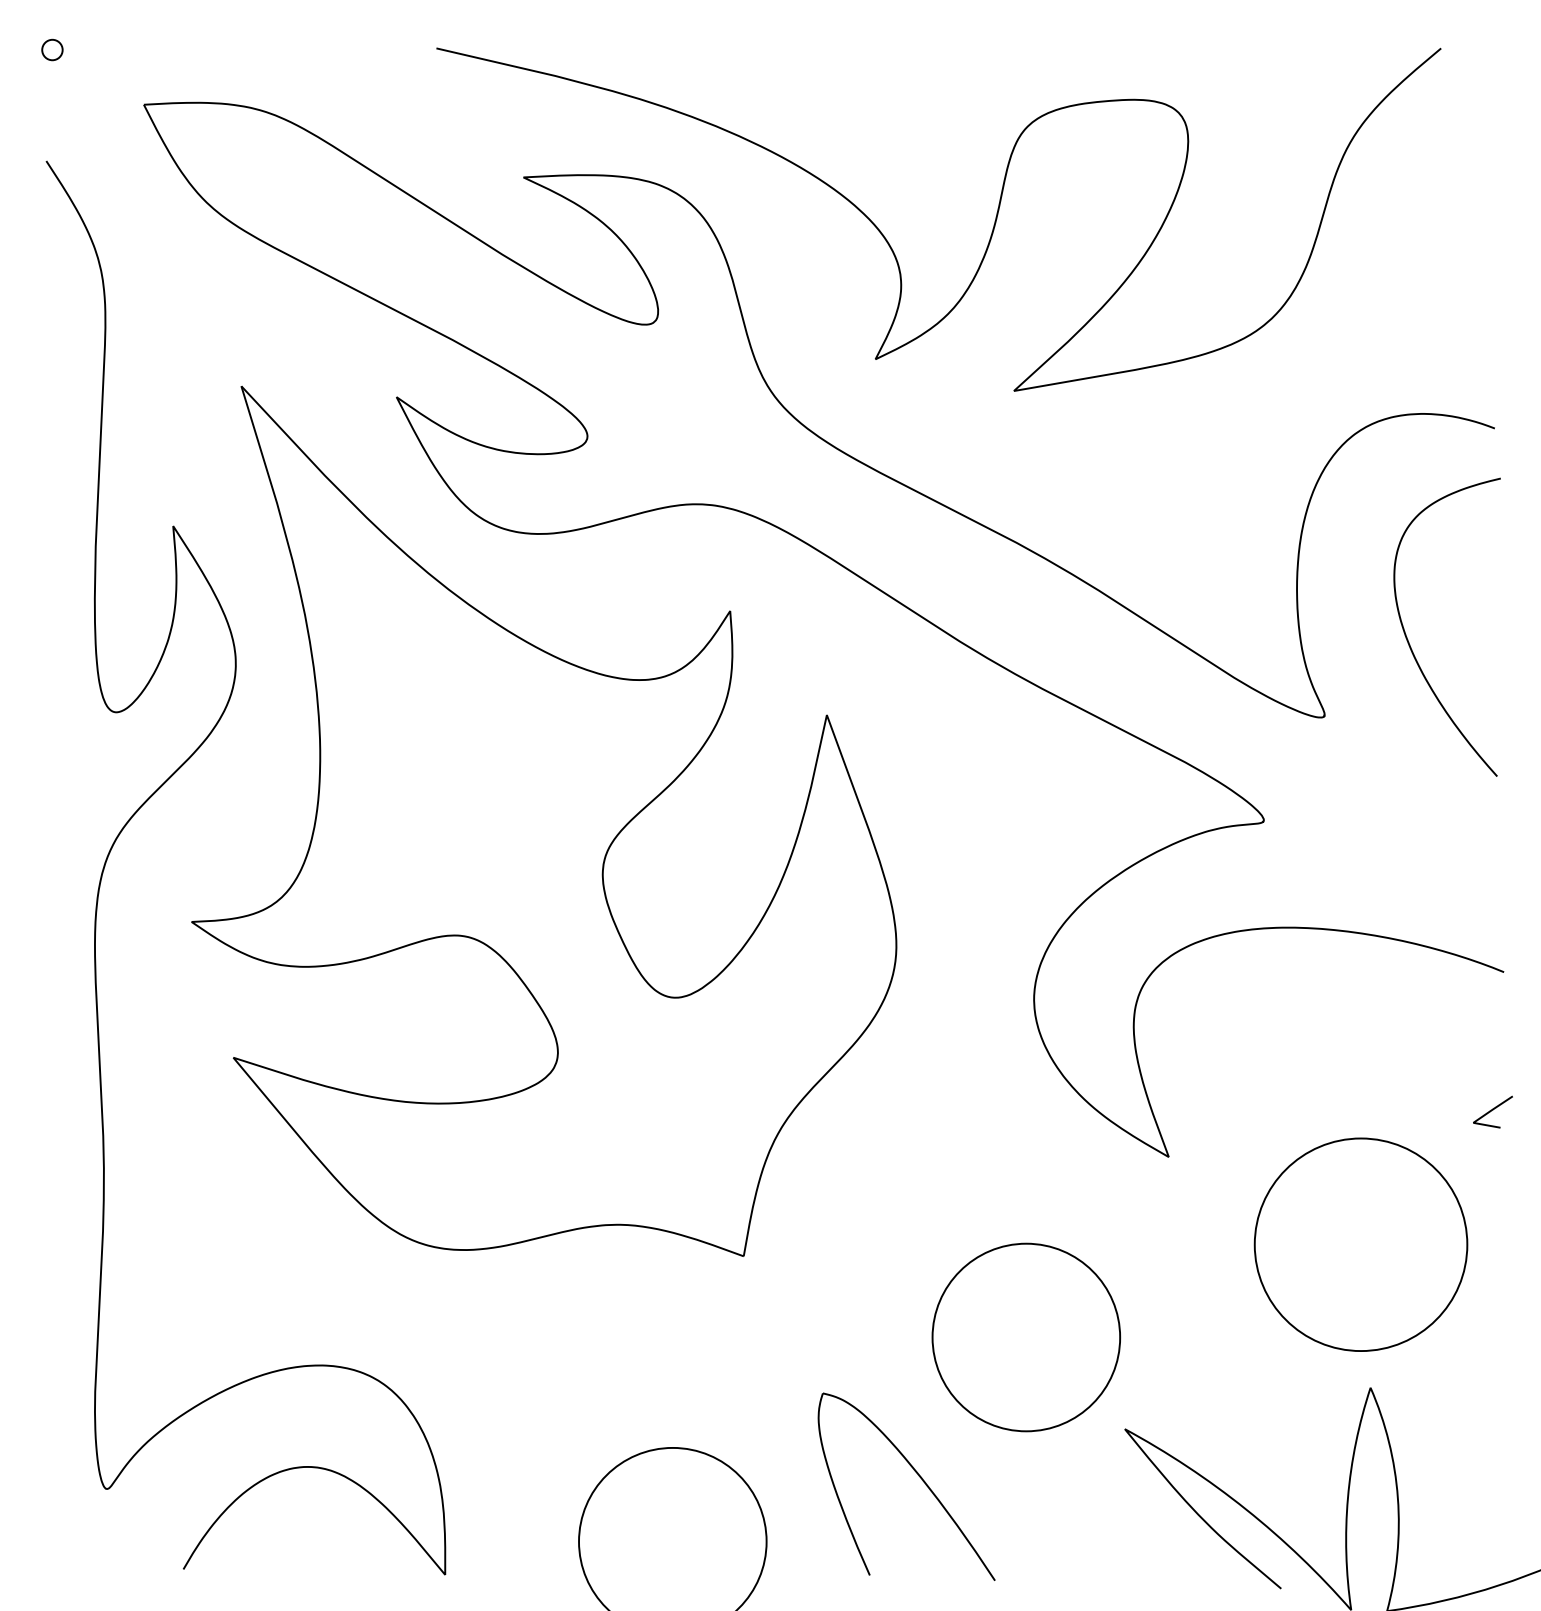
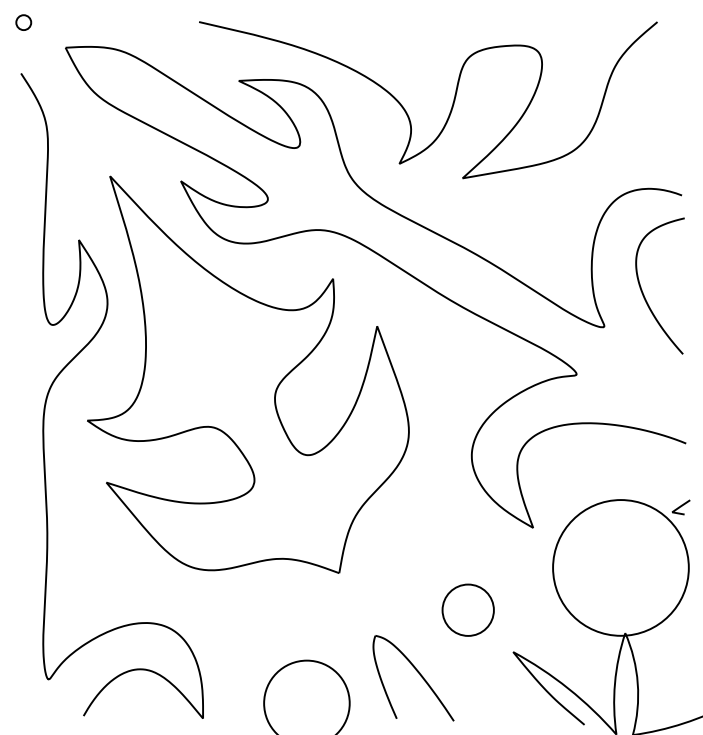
circle: (51, 49) -> (23, 22), size x1.6
circle: (1360, 1243) -> (620, 567), size x1.4
circle: (1026, 1338) -> (468, 610), size x0.6

